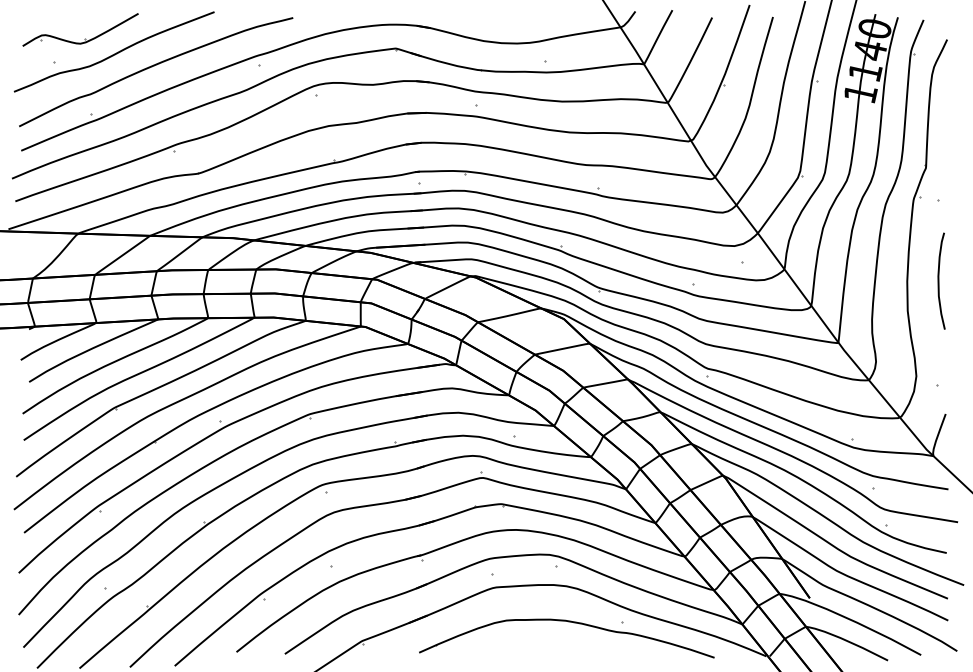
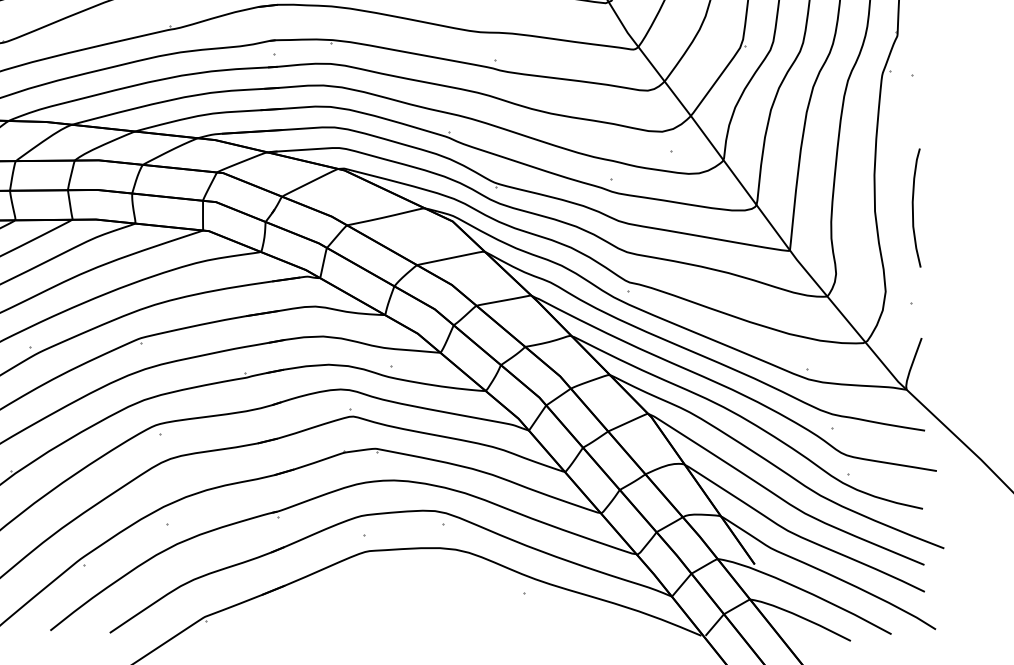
curve: (939, 280) -> (914, 207), moved
part: (568, 622) -> (458, 594), removed

